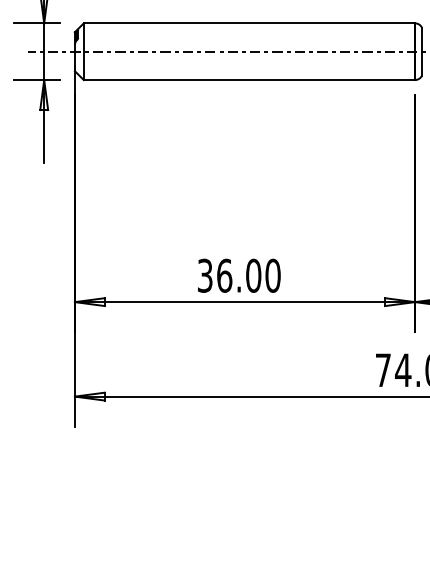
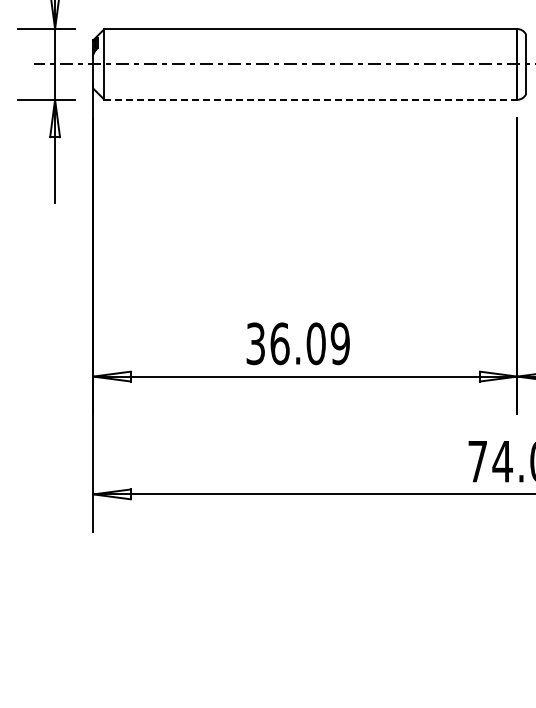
line: (249, 79) -> (310, 99), solid -> dashed
text: (272, 275) -> (339, 343), 36.00 -> 36.09

